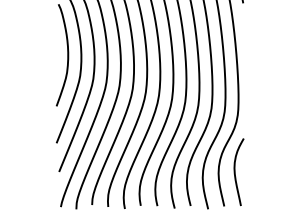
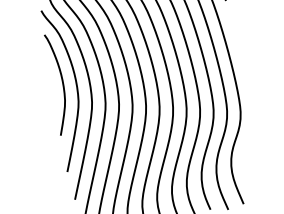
curve: (235, 172) -> (248, 168), removed

